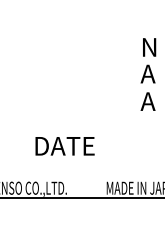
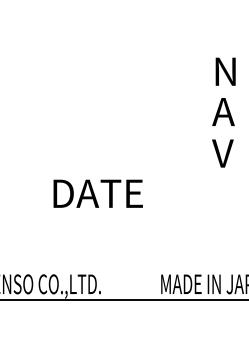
text: (147, 101) -> (222, 153), A -> V
text: (64, 146) -> (97, 194), moved

